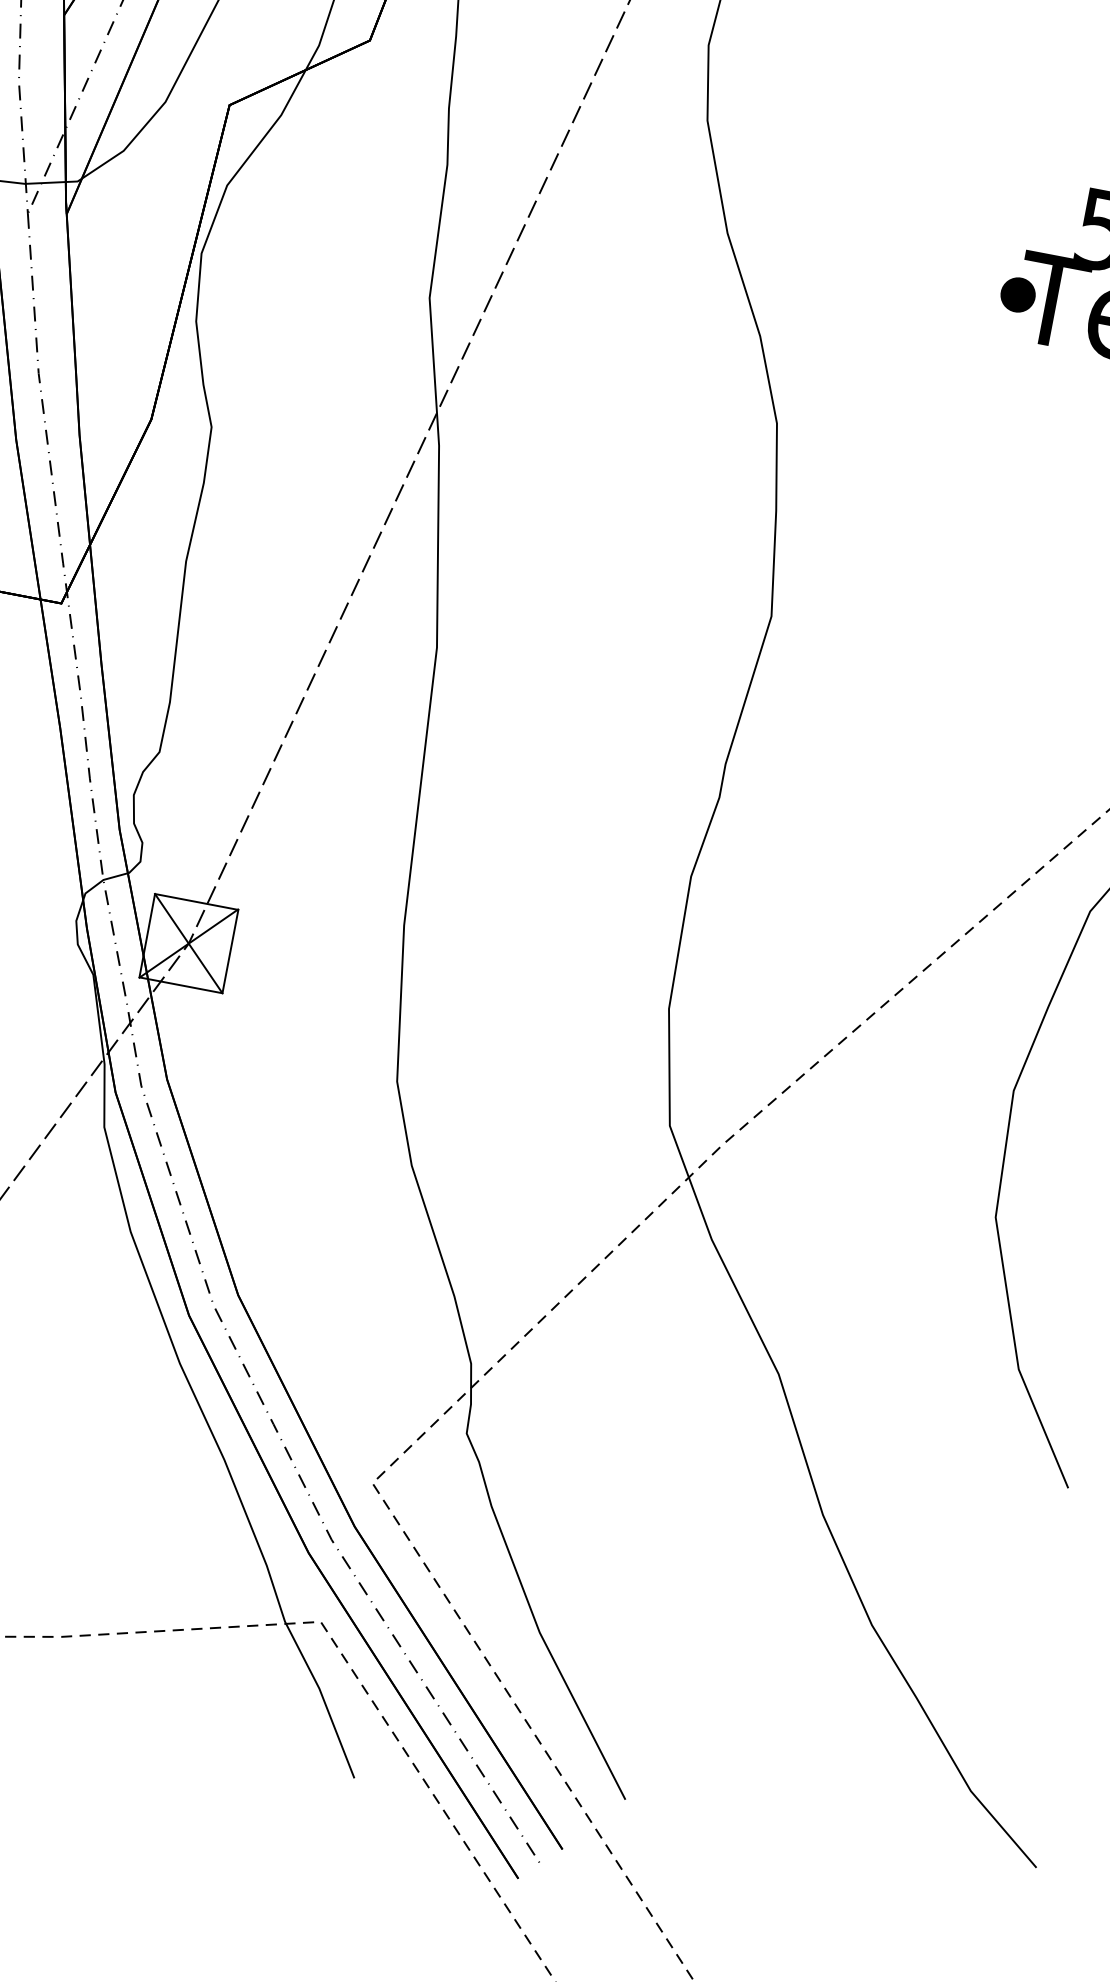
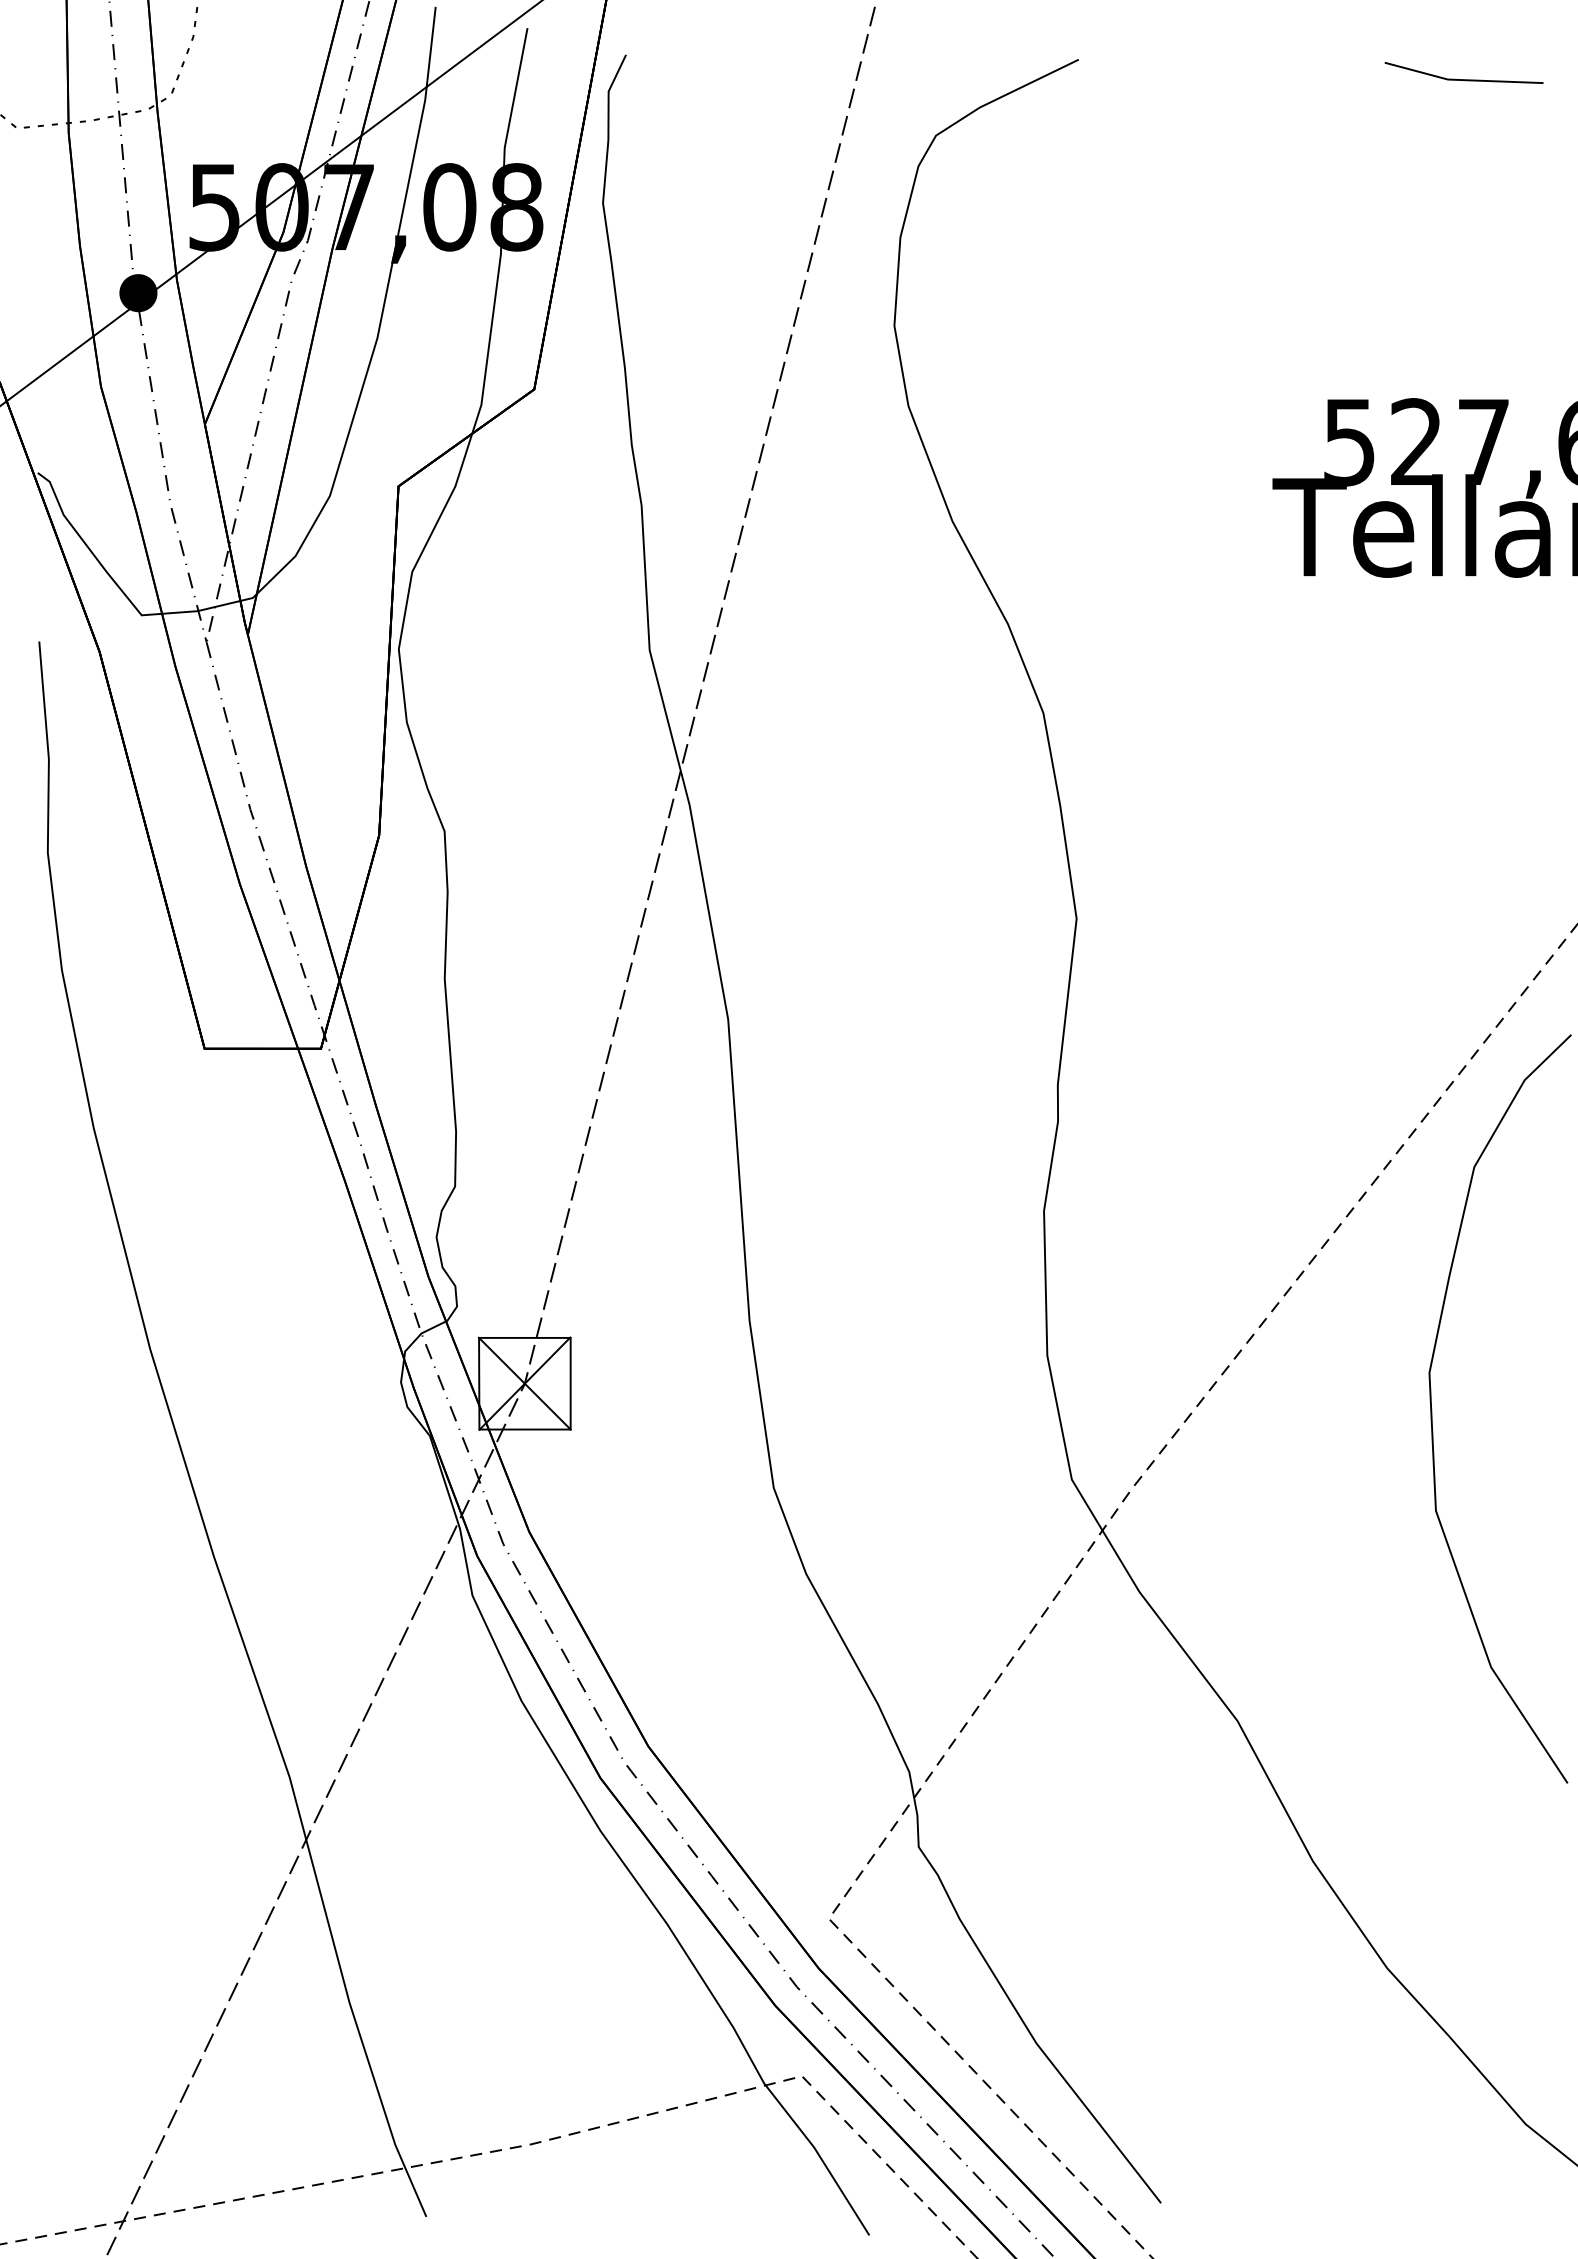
part: (1018, 295) -> (1273, 528), removed

